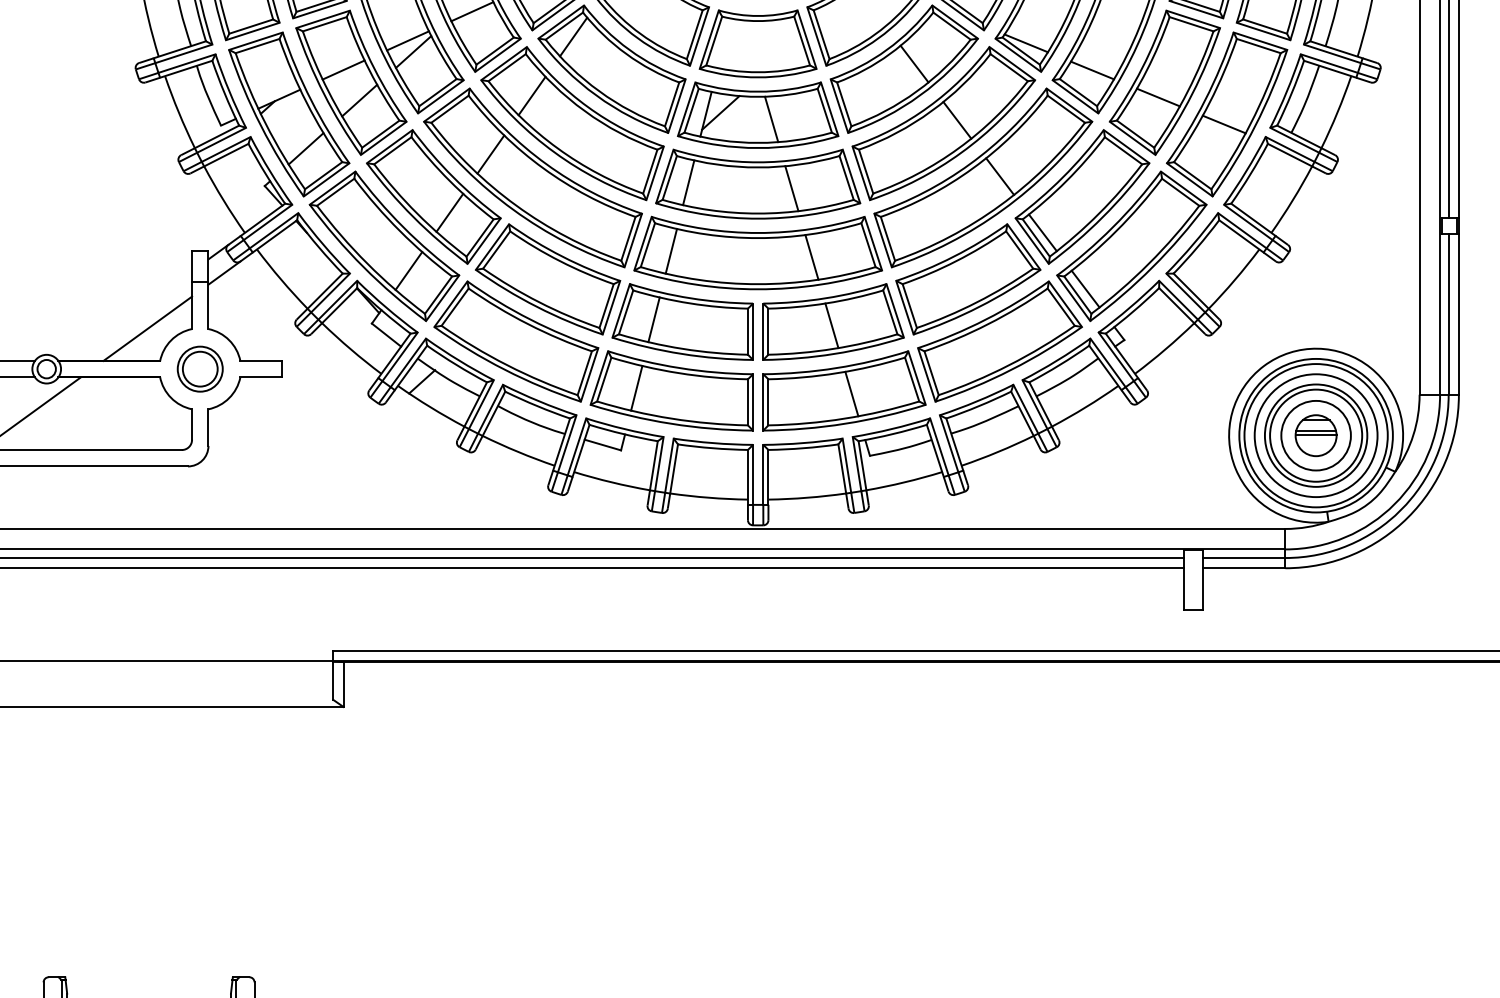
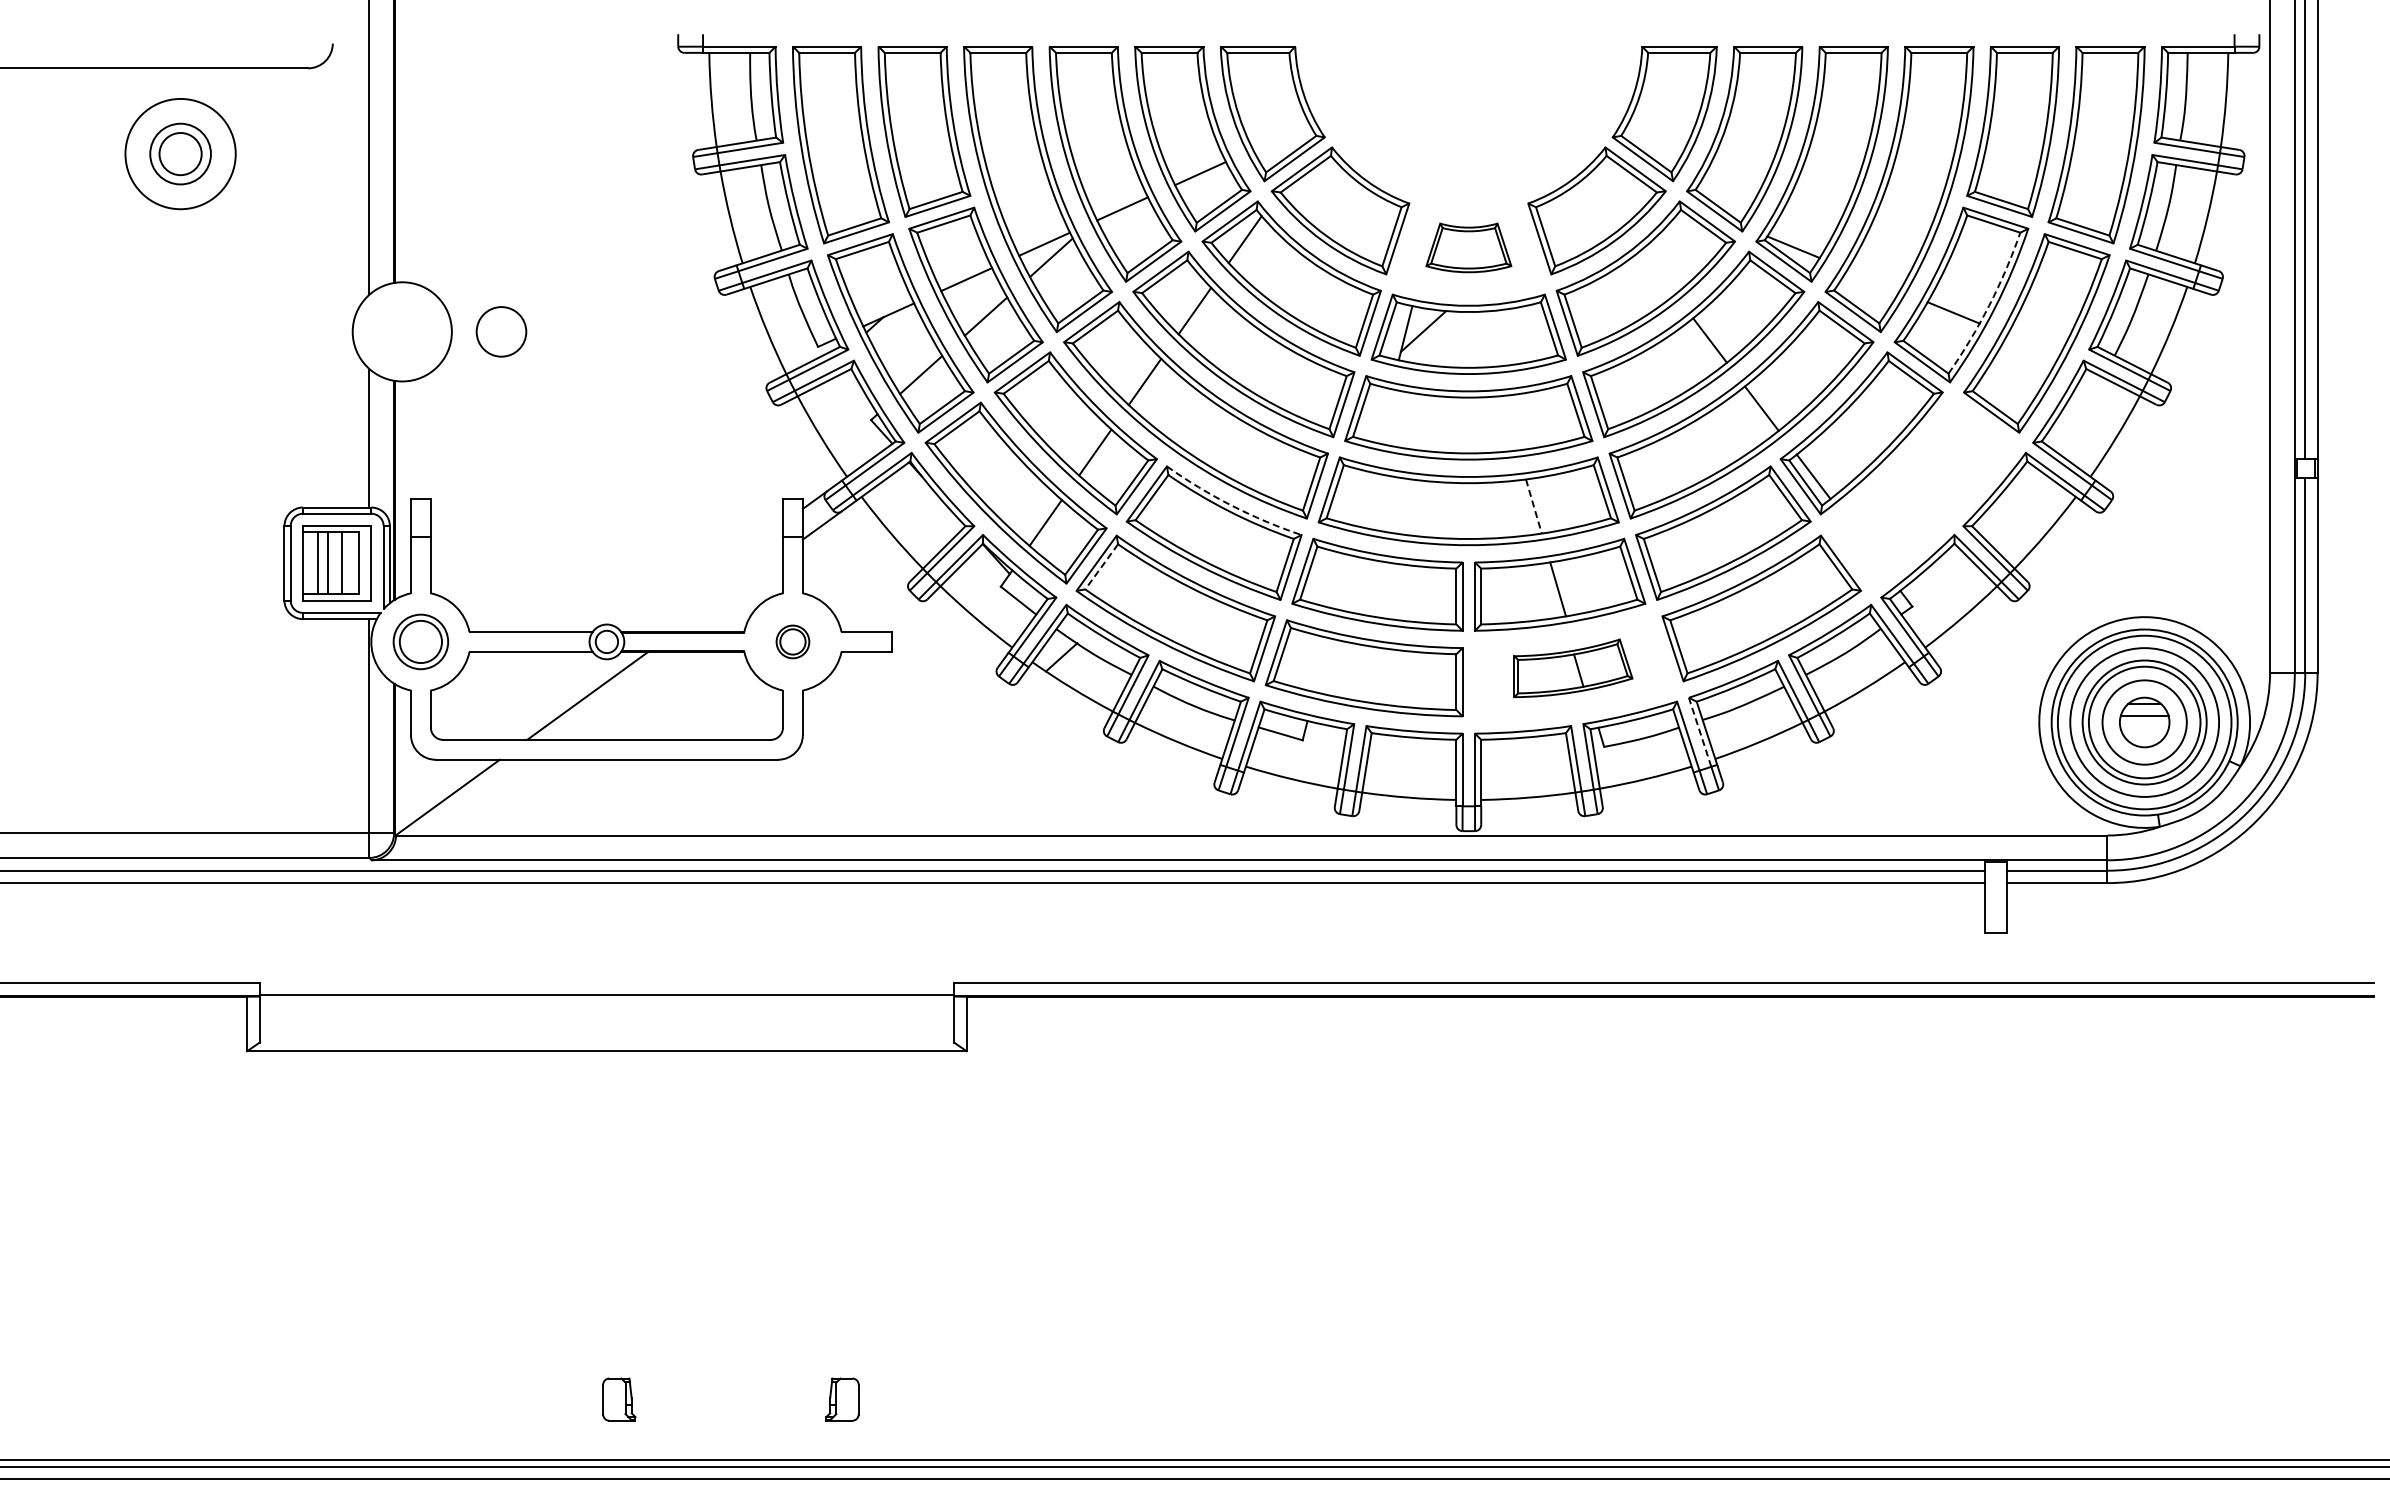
part: (757, 43) -> (1468, 247), size x0.6
line: (914, 64) -> (1658, 272), removed
line: (1092, 69) -> (1873, 279), removed
arc: (1188, 91) -> (1989, 305), solid -> dashed
line: (771, 118) -> (1485, 338), removed
line: (1224, 124) -> (2033, 345), removed
line: (688, 183) -> (1384, 416), removed
line: (791, 188) -> (1509, 423), removed
part: (1131, 245) -> (1920, 492), removed
line: (671, 251) -> (1363, 499), removed
arc: (562, 256) -> (1231, 505), solid -> dashed
line: (812, 258) -> (1534, 507), solid -> dashed
line: (454, 306) -> (1101, 566), solid -> dashed
line: (653, 320) -> (1342, 582), removed
line: (147, 329) -> (729, 593), removed
part: (199, 368) -> (792, 641), size x0.6
line: (636, 388) -> (1321, 665), removed
part: (844, 391) -> (1573, 668), size x0.6
line: (1315, 434) -> (2144, 721), removed
line: (948, 443) -> (1699, 731), solid -> dashed

